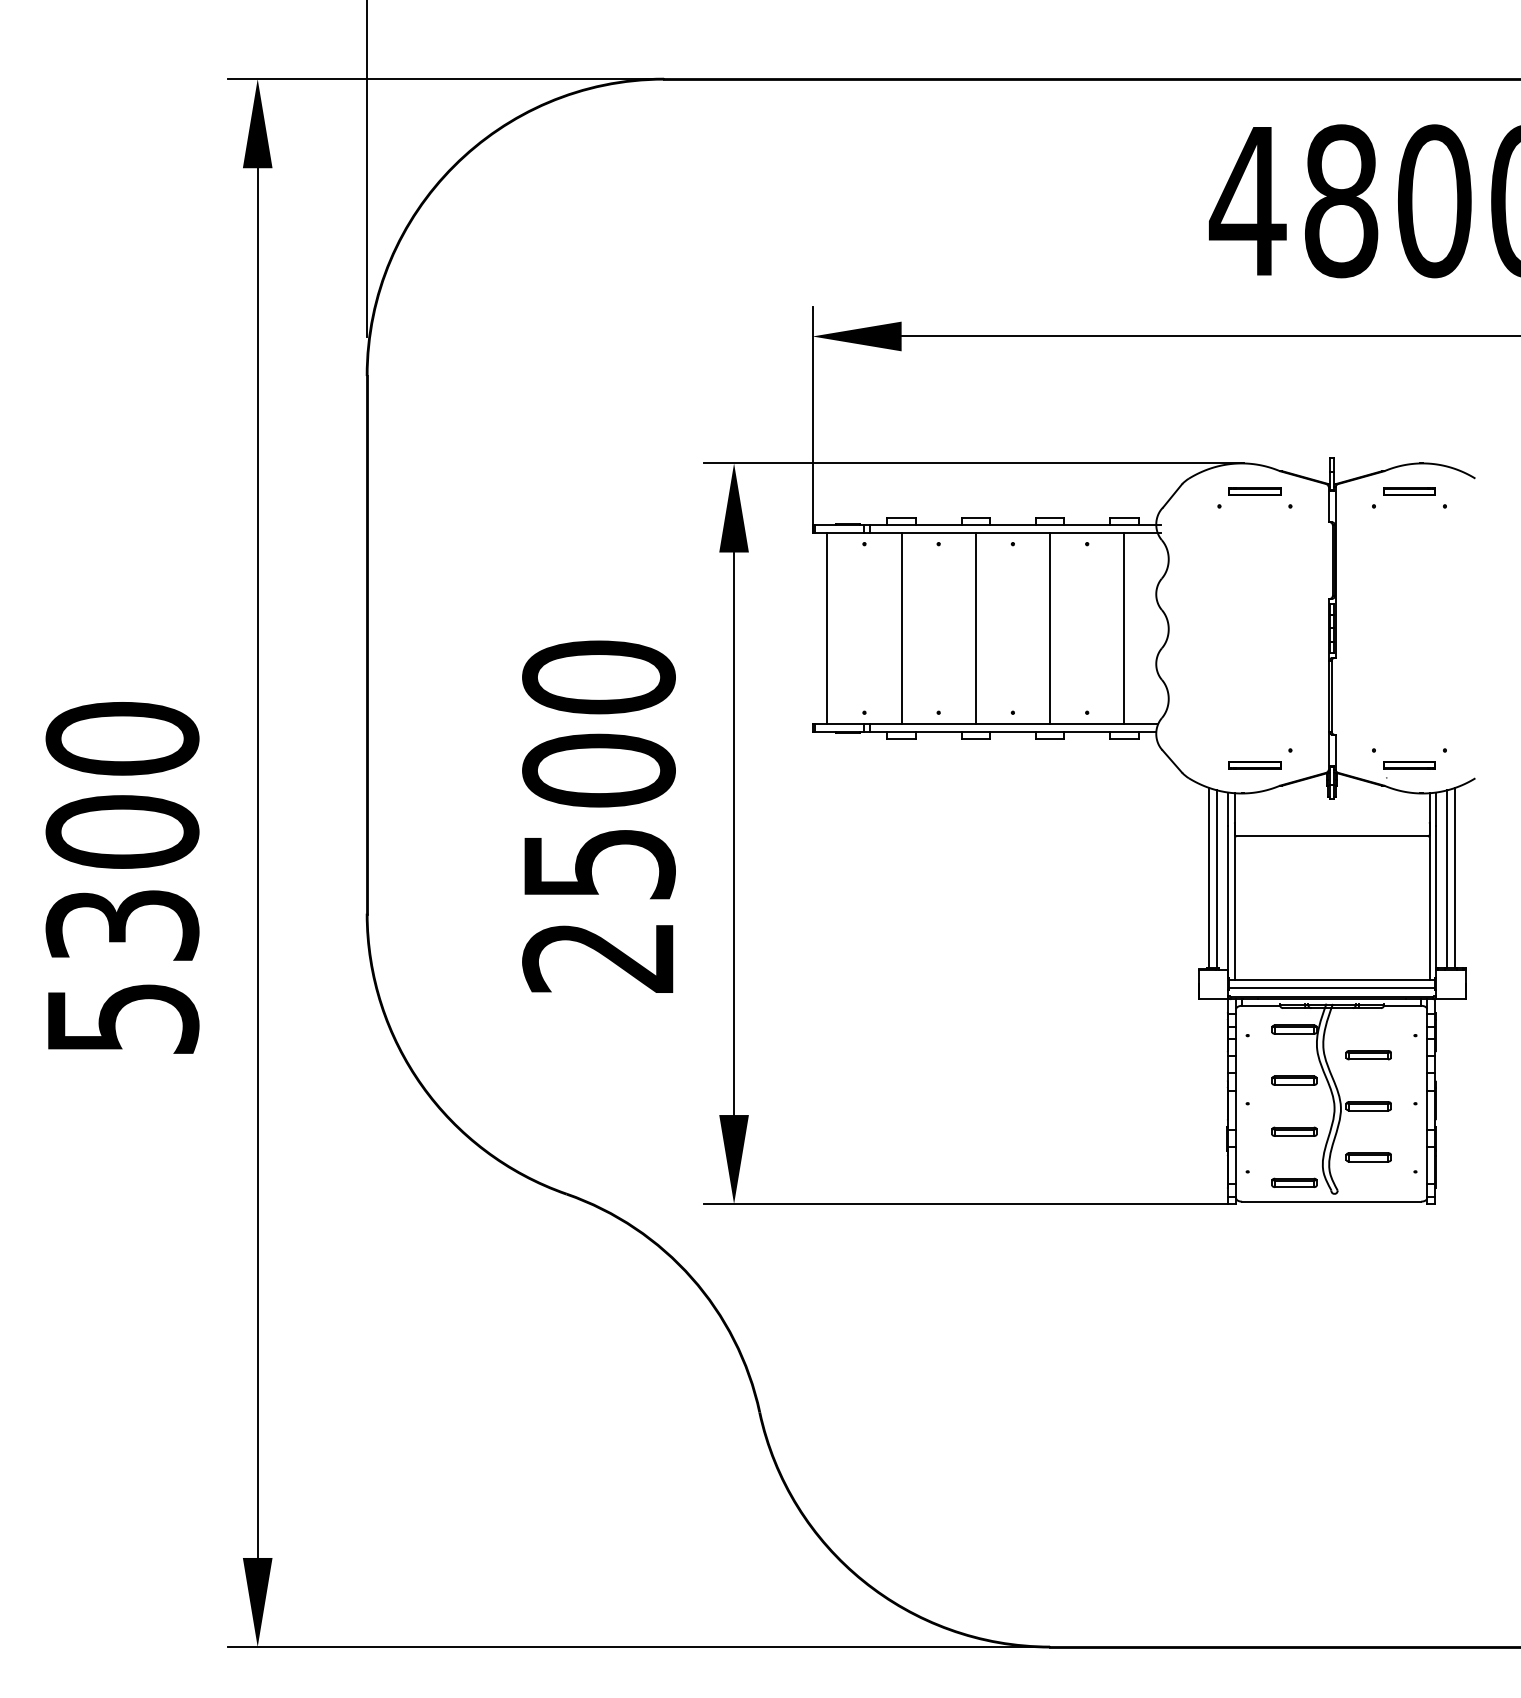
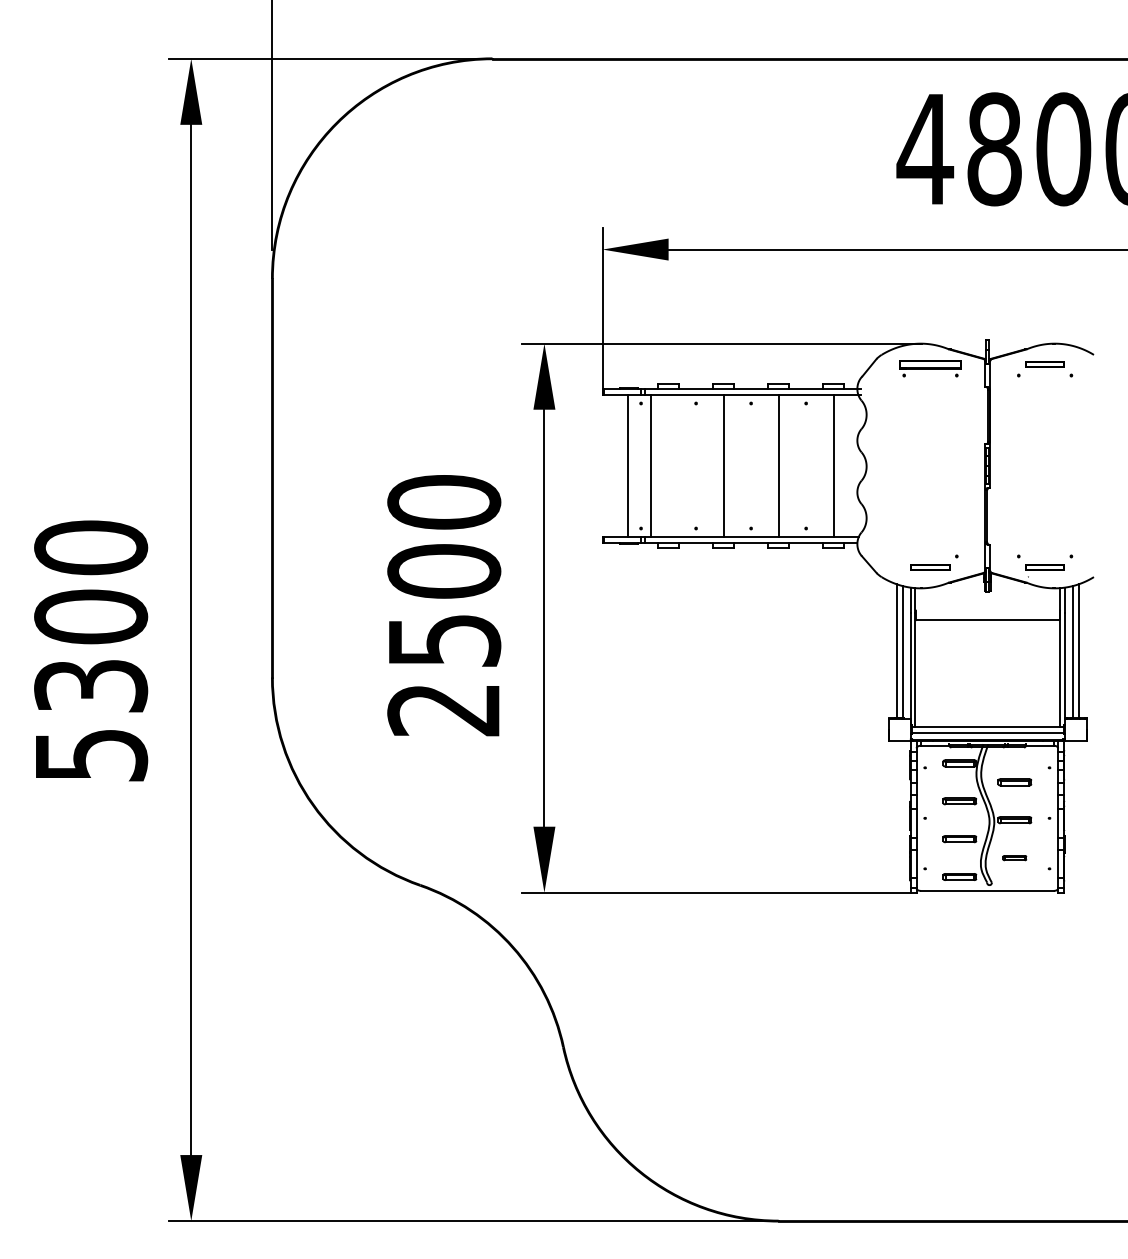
part: (1254, 491) -> (930, 364), size x1.6
line: (827, 628) -> (651, 466), moved
line: (901, 628) -> (627, 466), moved
part: (1368, 1157) -> (1014, 858), size x0.7

